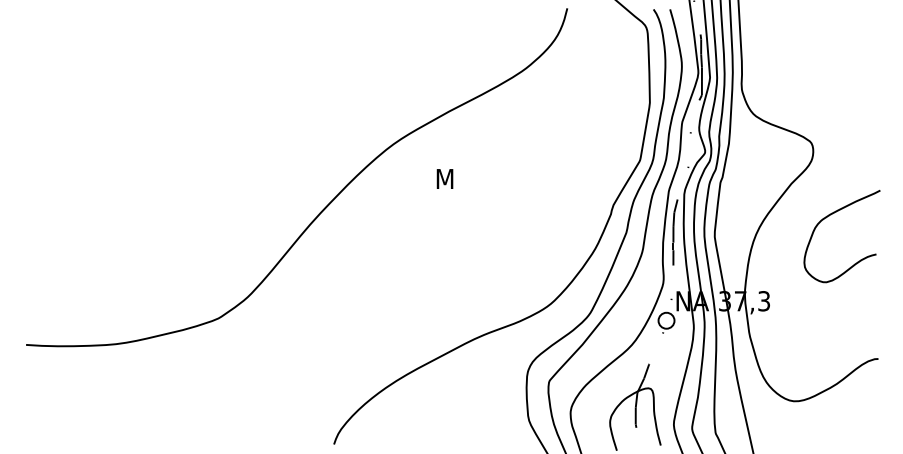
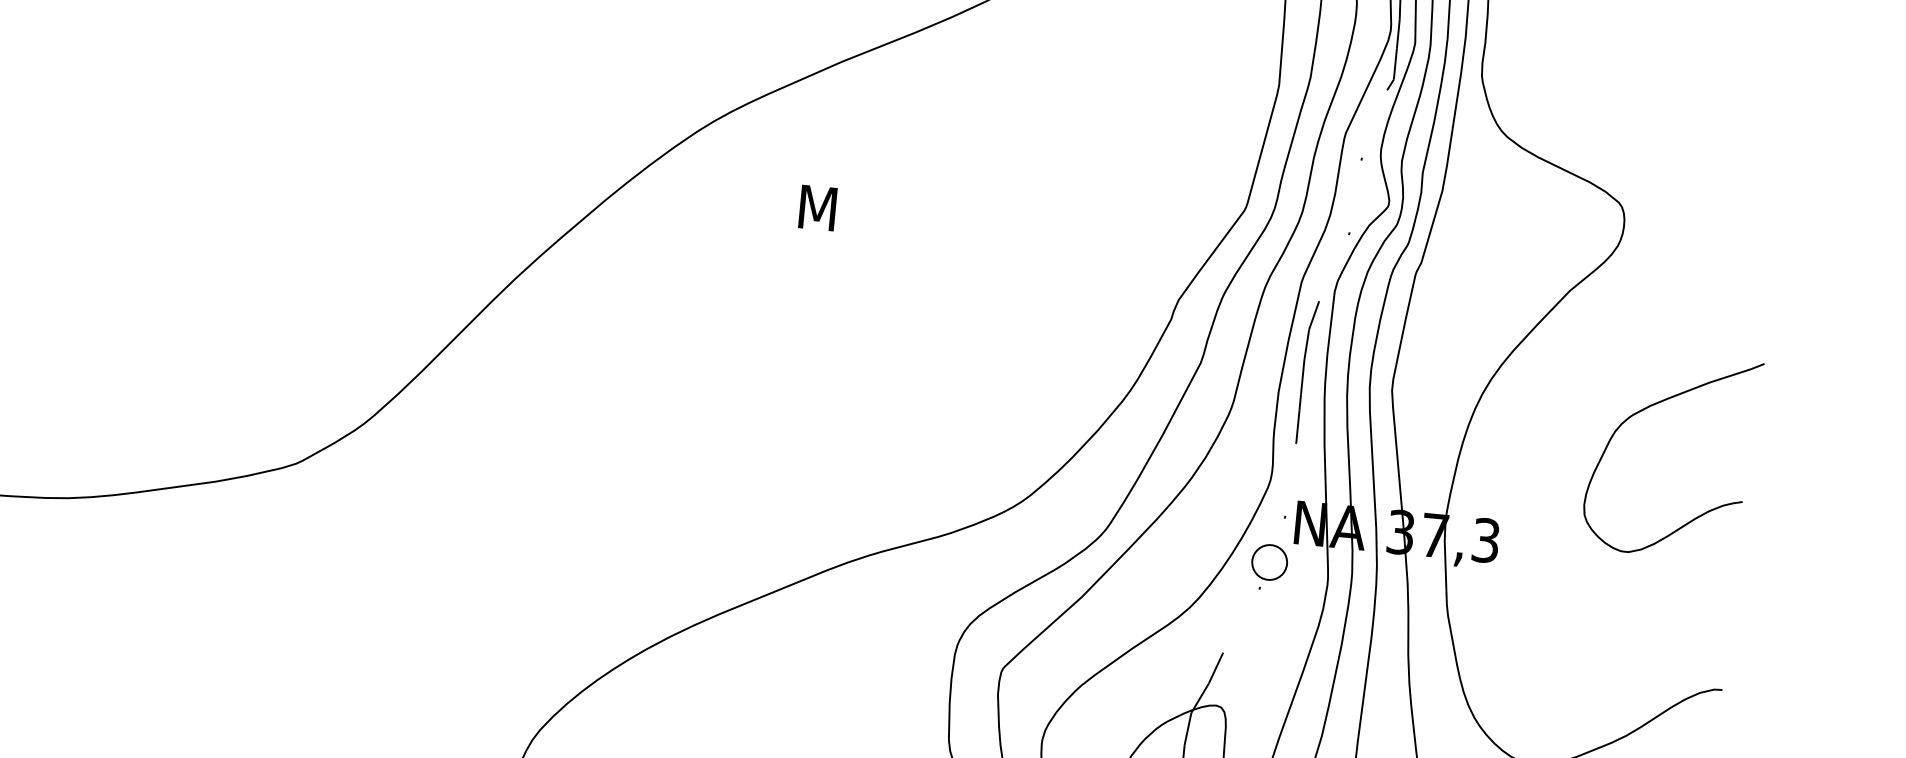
curve: (829, 216) -> (1648, 409), moved

